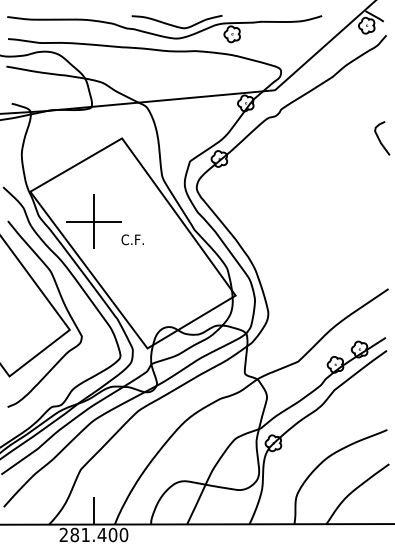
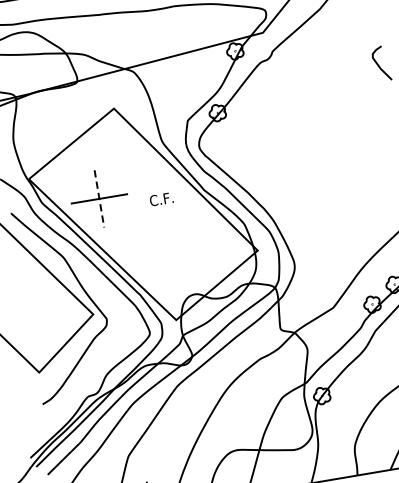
line: (93, 221) -> (98, 198), solid -> dashed
text: (132, 239) -> (161, 199), moved

